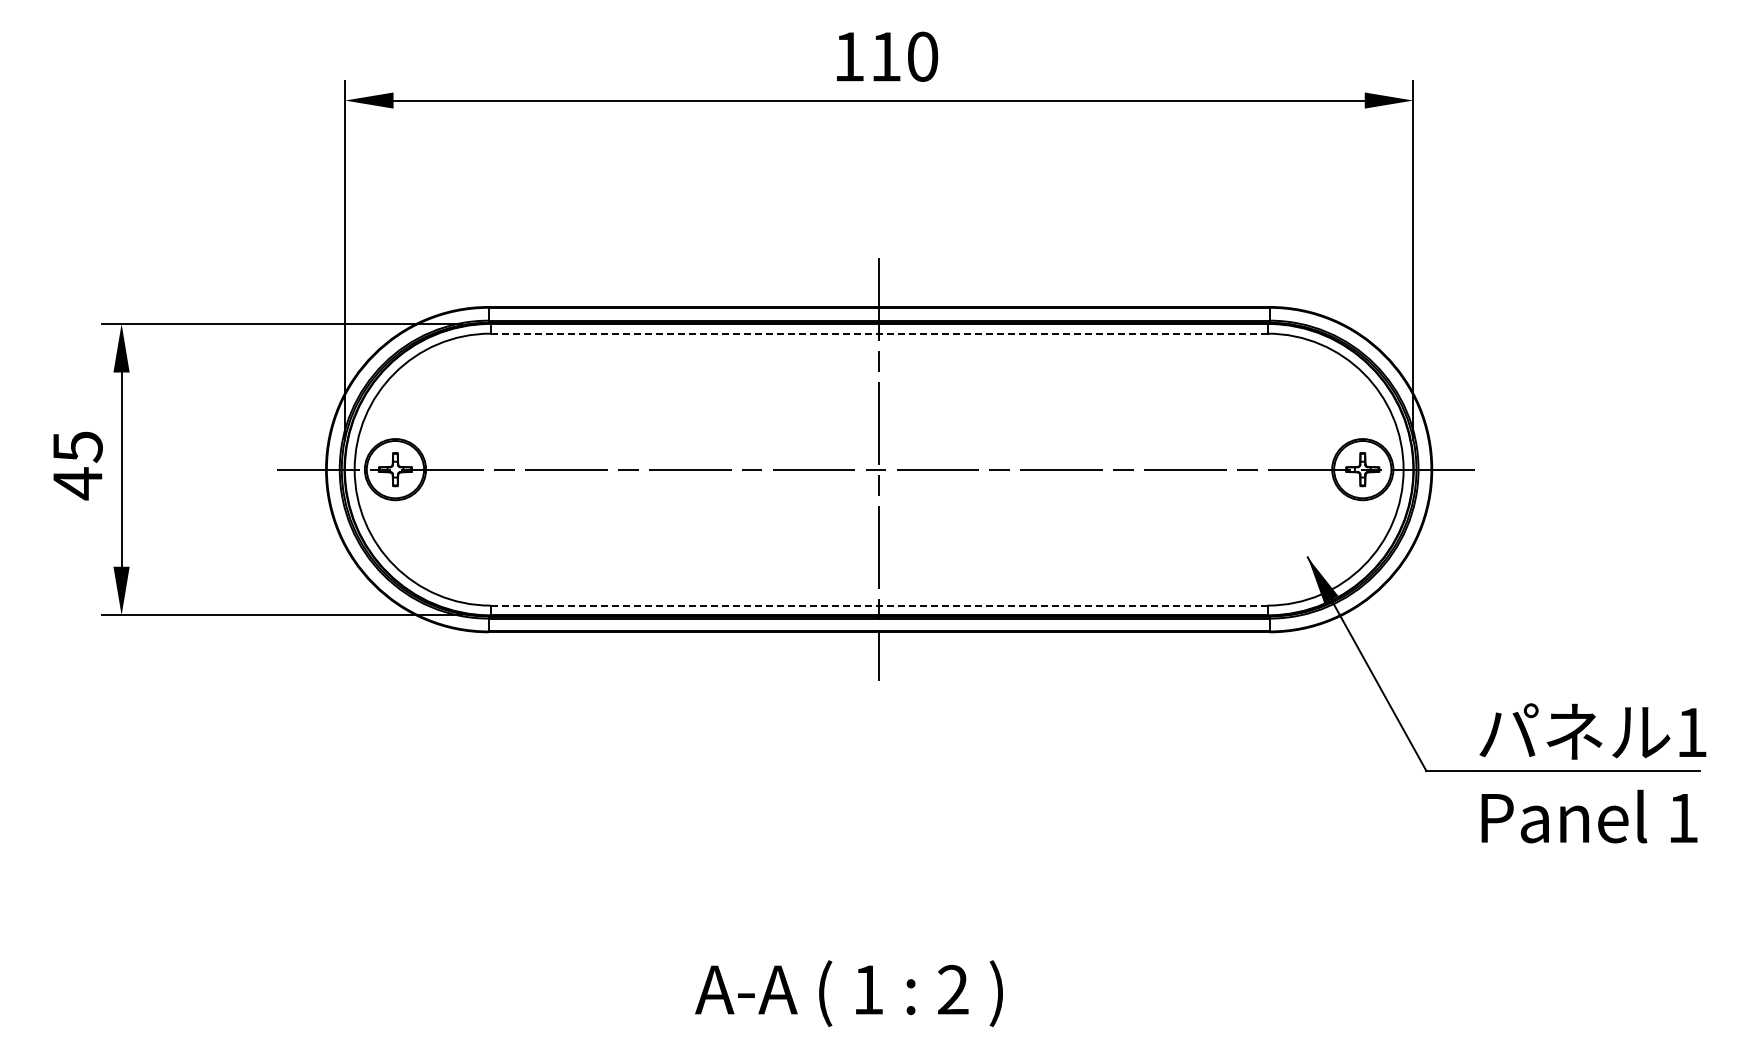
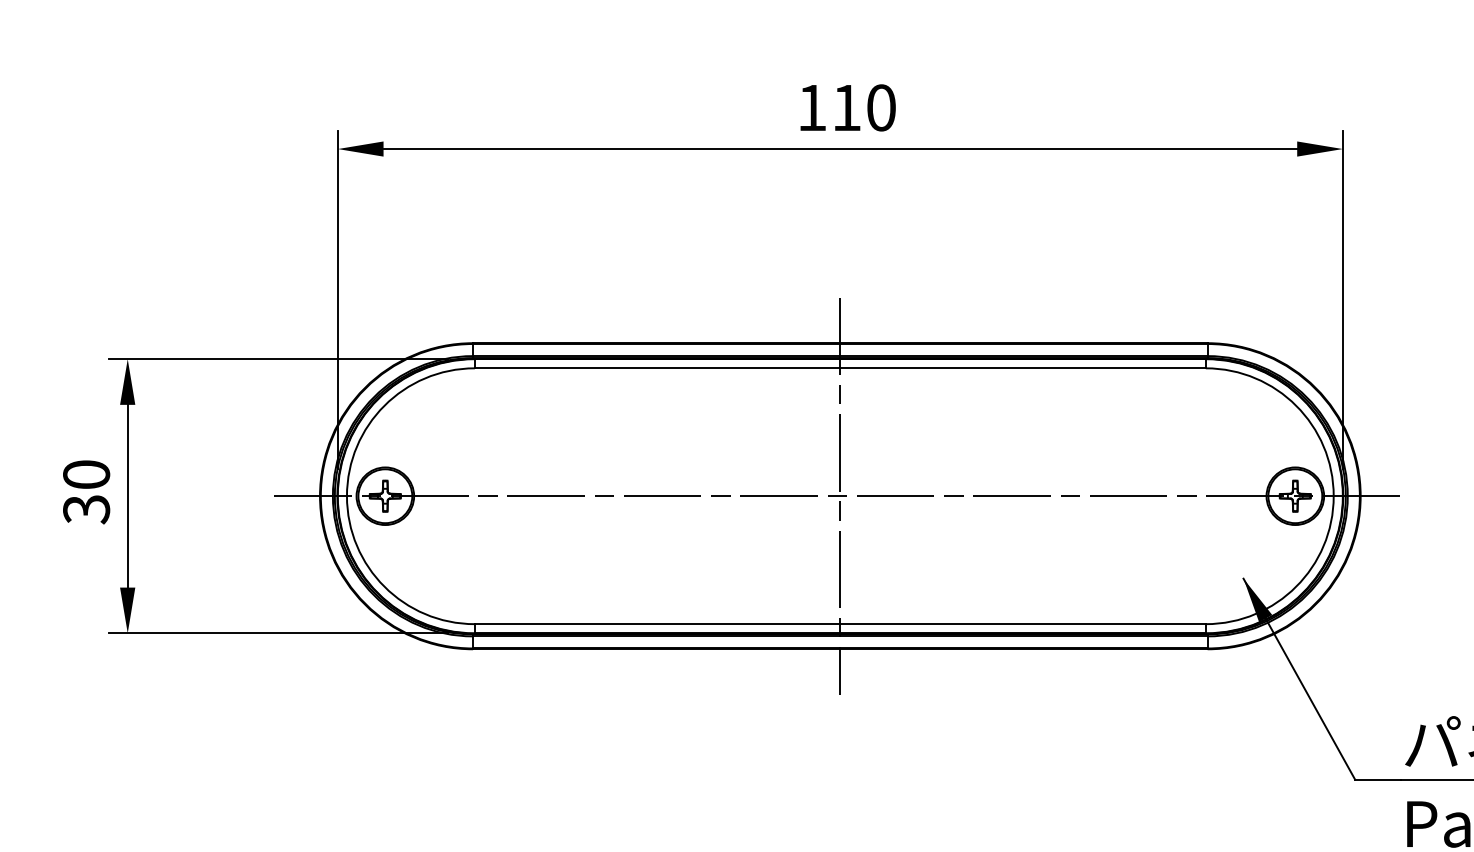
line: (879, 333) -> (840, 368), dashed -> solid
text: (77, 465) -> (86, 492), 45 -> 30
line: (878, 605) -> (839, 624), dashed -> solid

